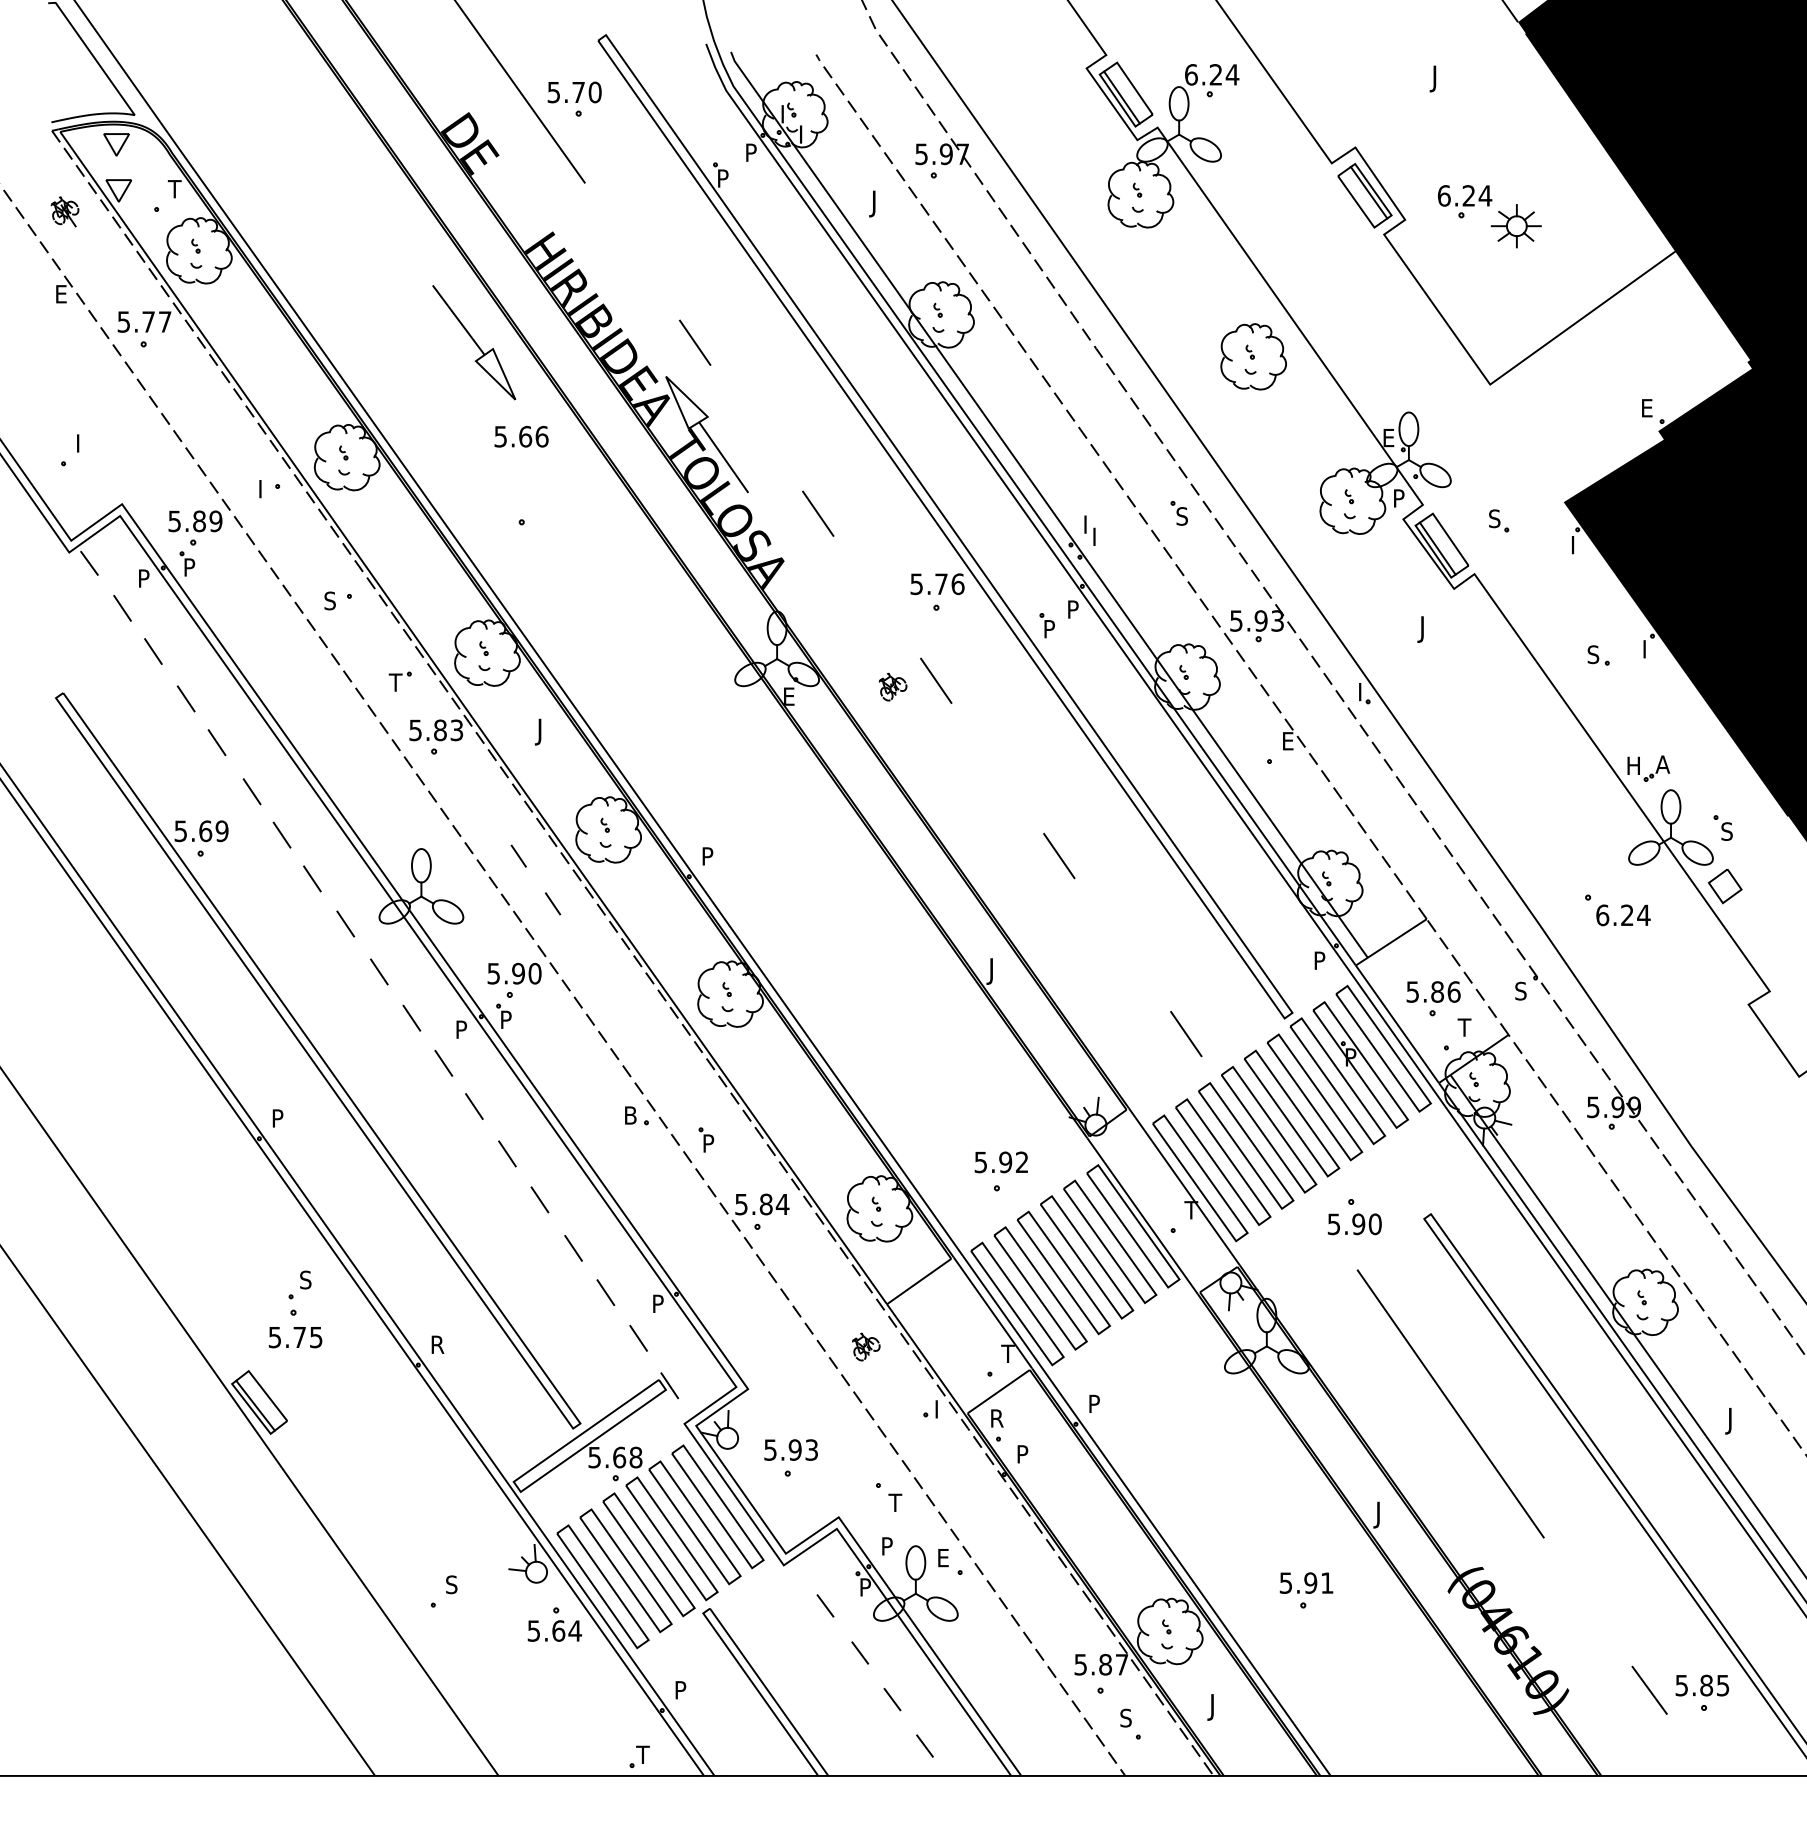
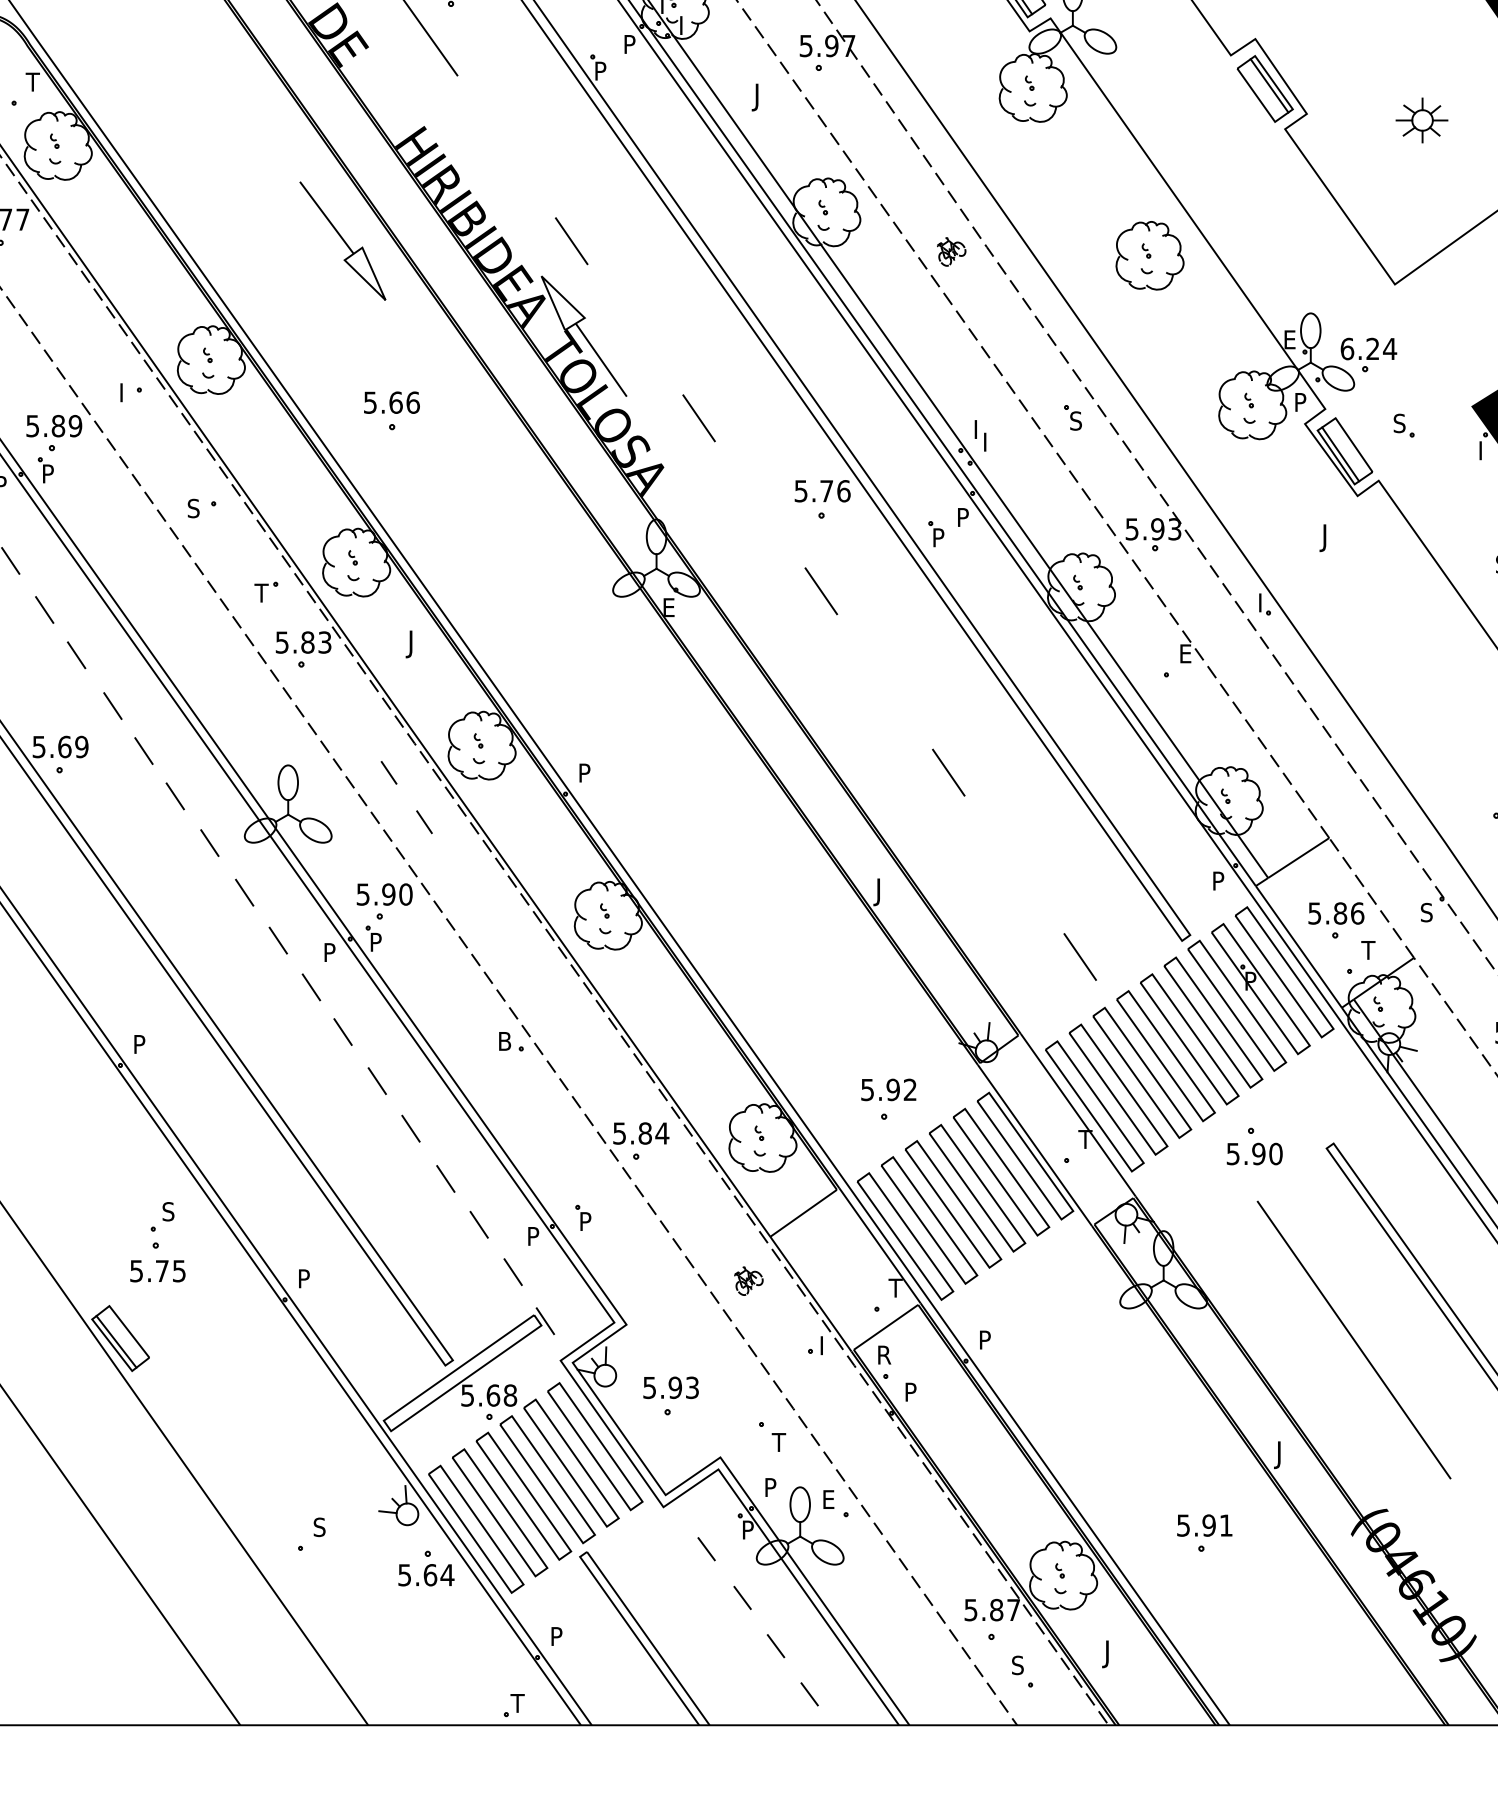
part: (1465, 201) -> (1369, 354), moved
text: (521, 436) -> (391, 402), moved
part: (892, 686) -> (951, 251), moved
part: (706, 1139) -> (583, 1217), moved
text: (439, 1348) -> (306, 1282), R -> P

